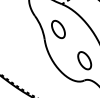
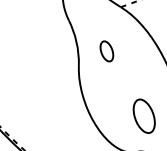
part: (58, 28) -> (107, 49), size x0.6

